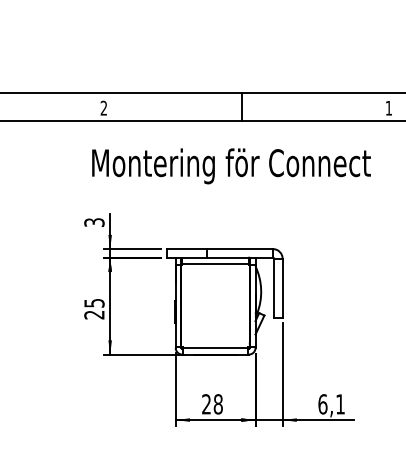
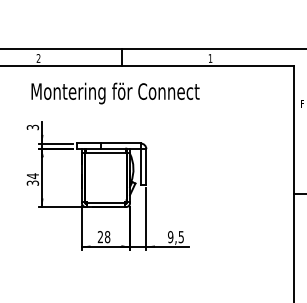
text: (93, 308) -> (32, 179), 25 -> 34
text: (330, 404) -> (175, 237), 6,1 -> 9,5

